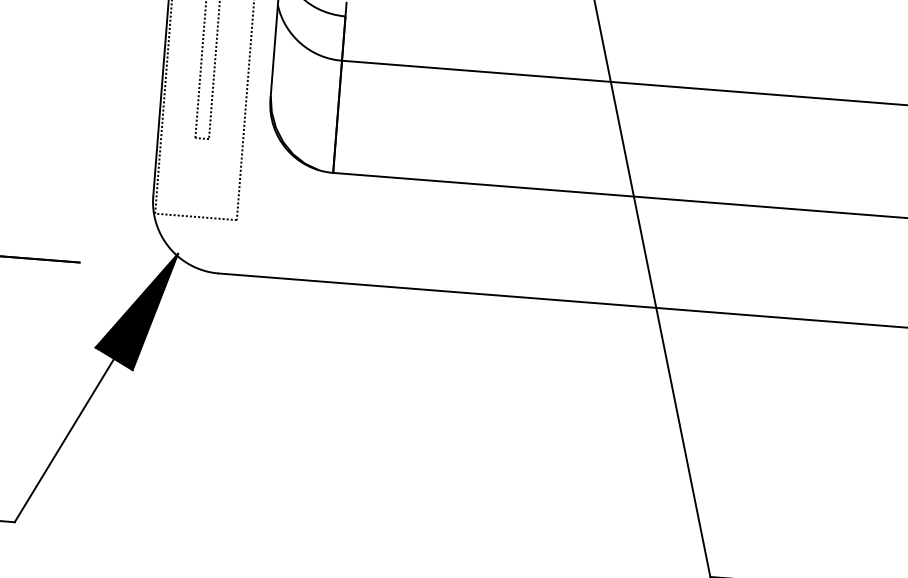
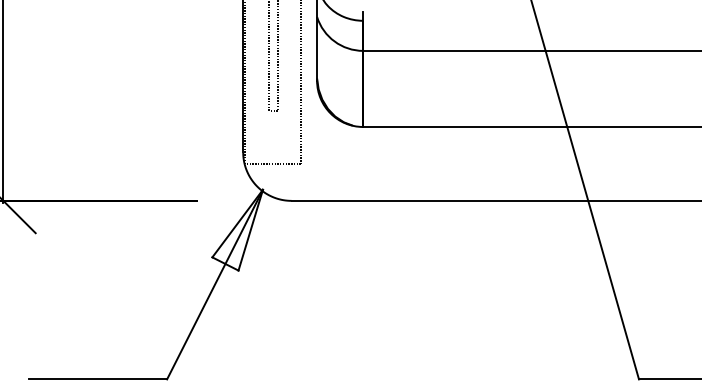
fill: (135, 309) -> (237, 229), removed

